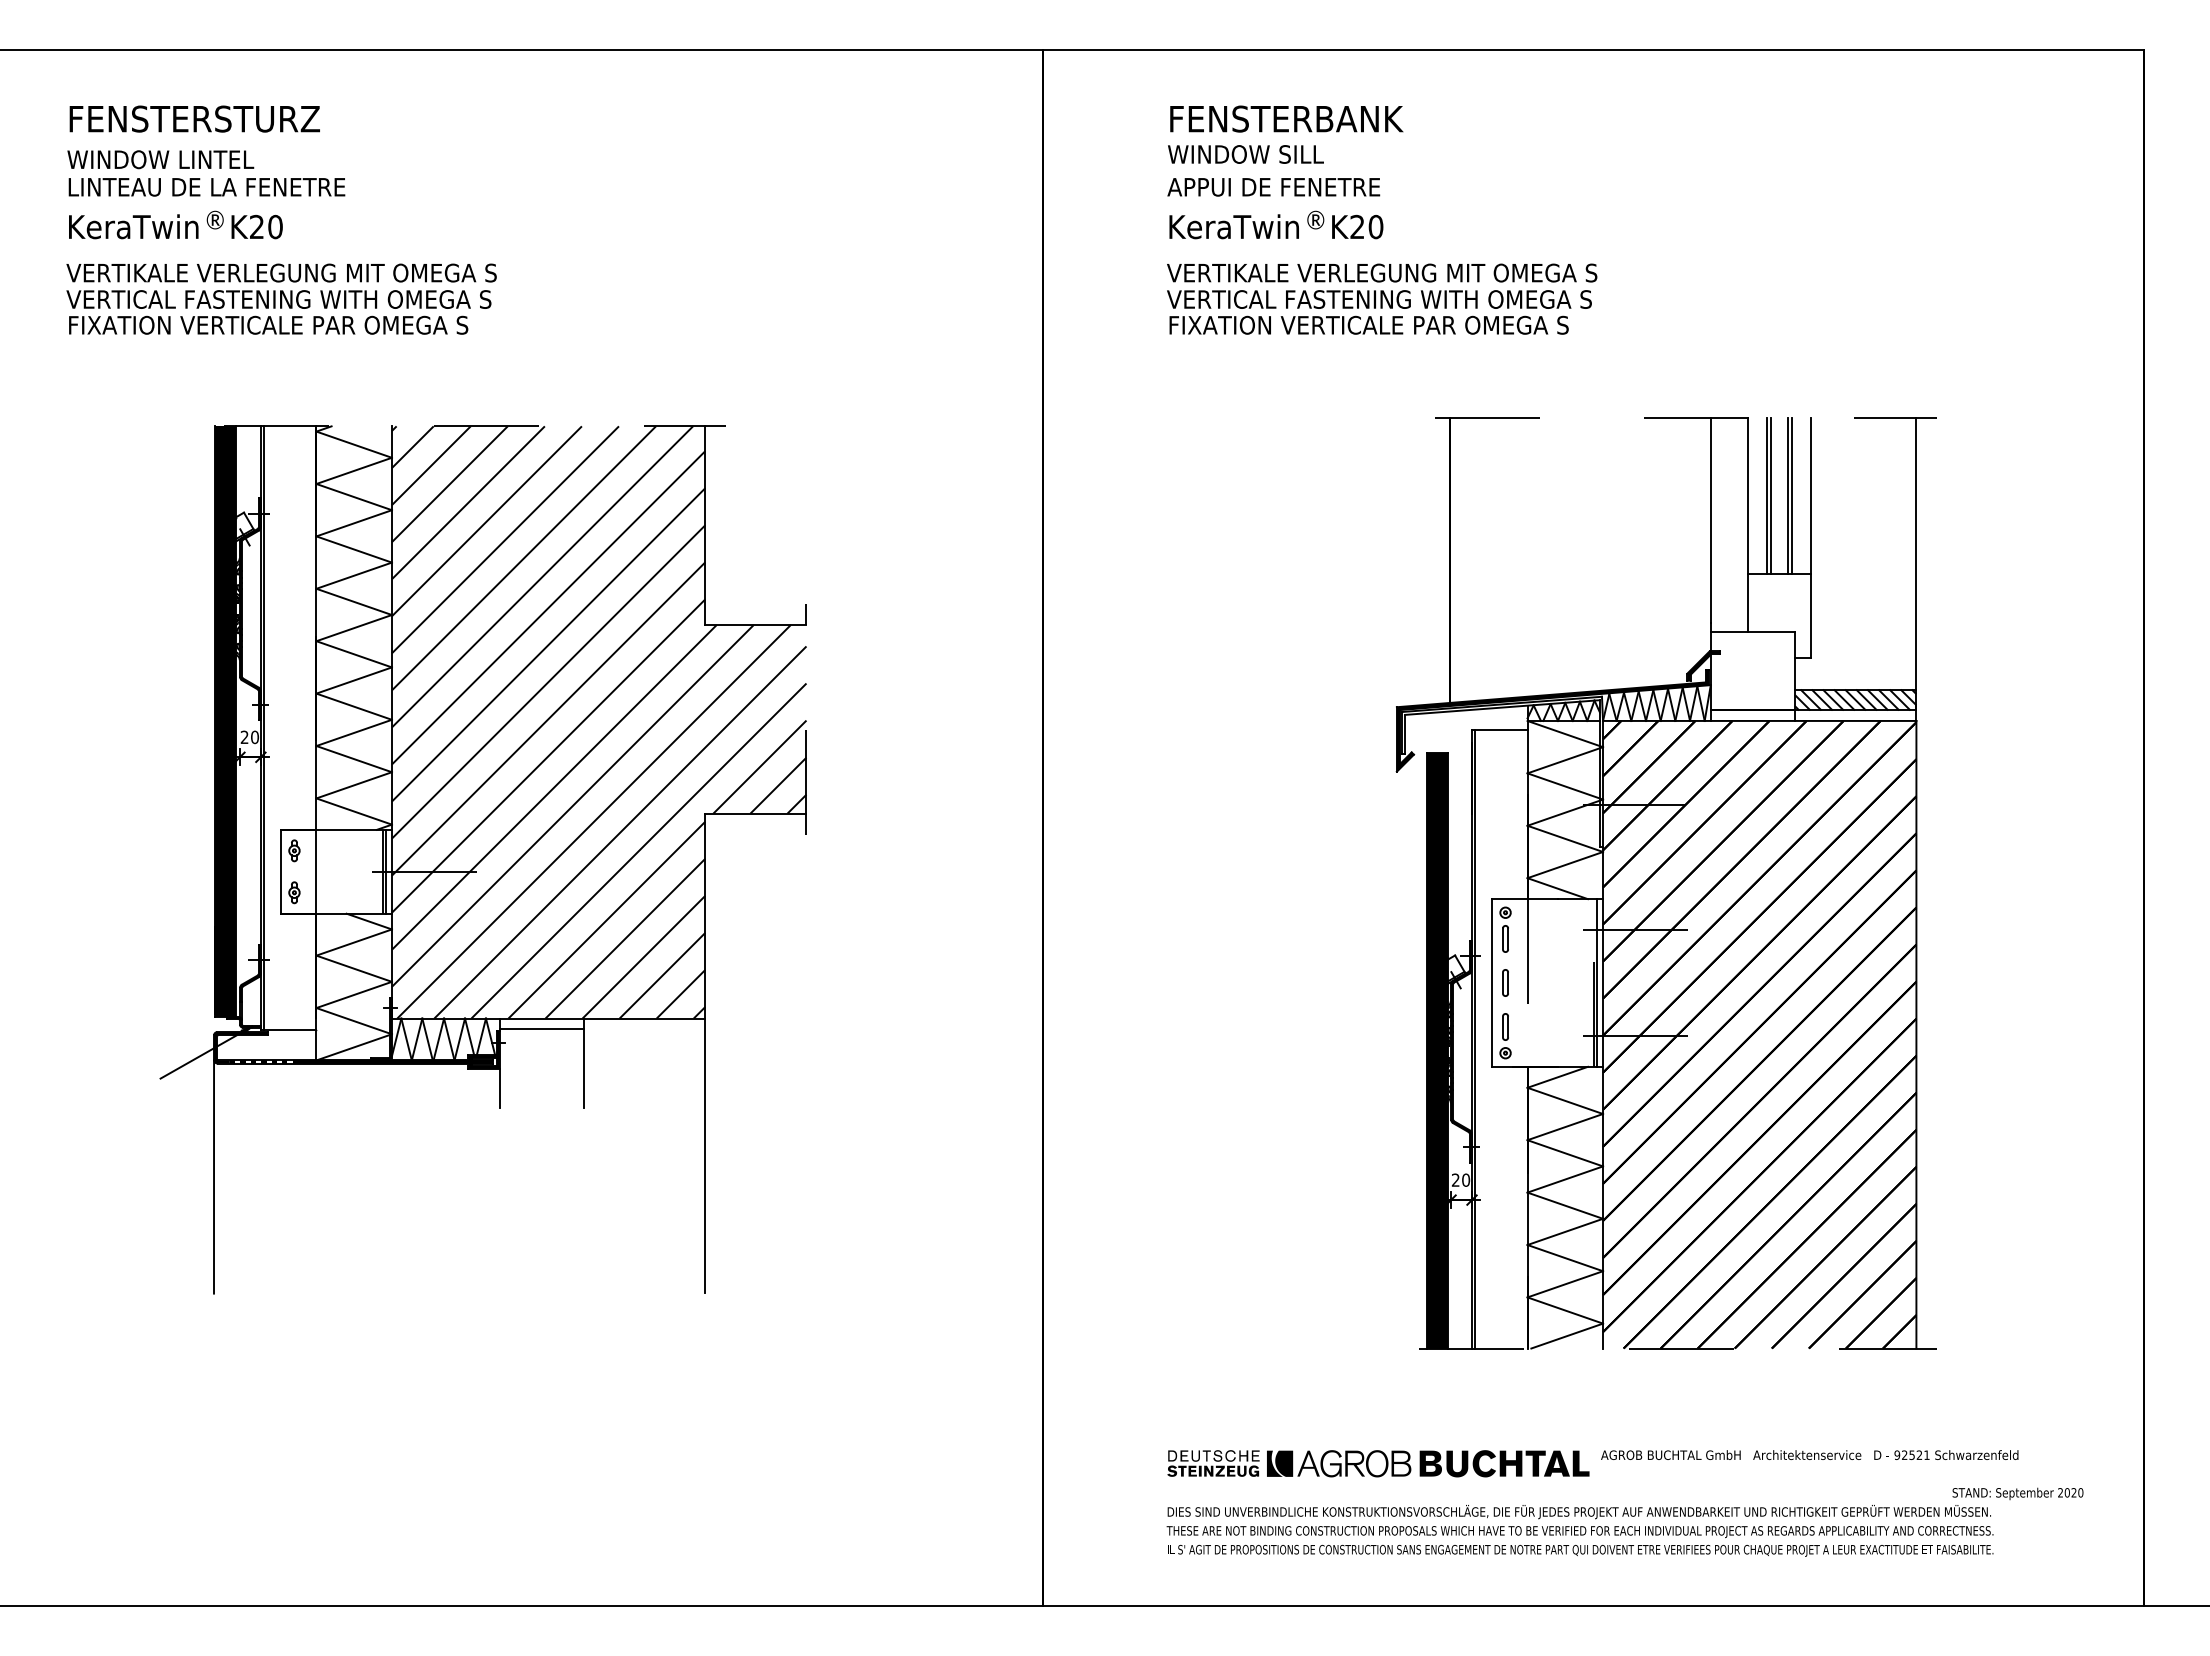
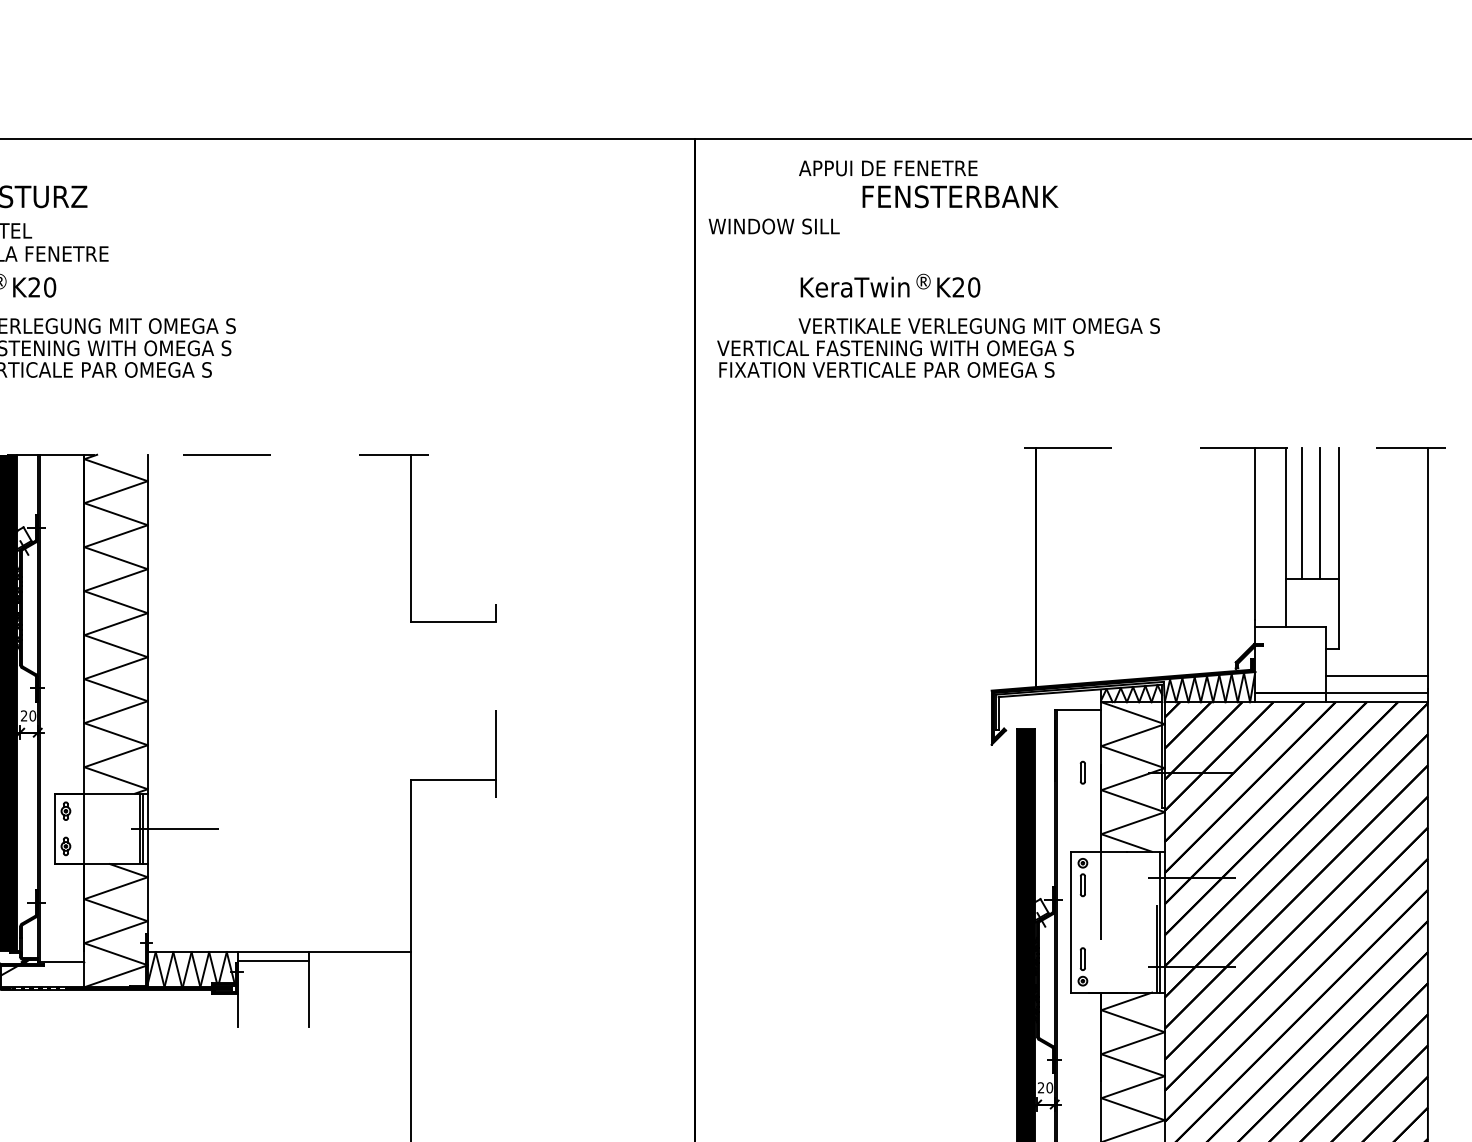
text: (1286, 118) -> (960, 196), moved
text: (1245, 154) -> (773, 226), moved
text: (1273, 187) -> (888, 168), moved
text: (1379, 312) -> (895, 359), moved
line: (1770, 496) -> (1305, 513), removed
line: (1791, 496) -> (1323, 513), removed
hatch: (1855, 699) -> (1376, 684), removed
hatch: (598, 722) -> (321, 703), removed
part: (1505, 982) -> (1082, 772), moved

